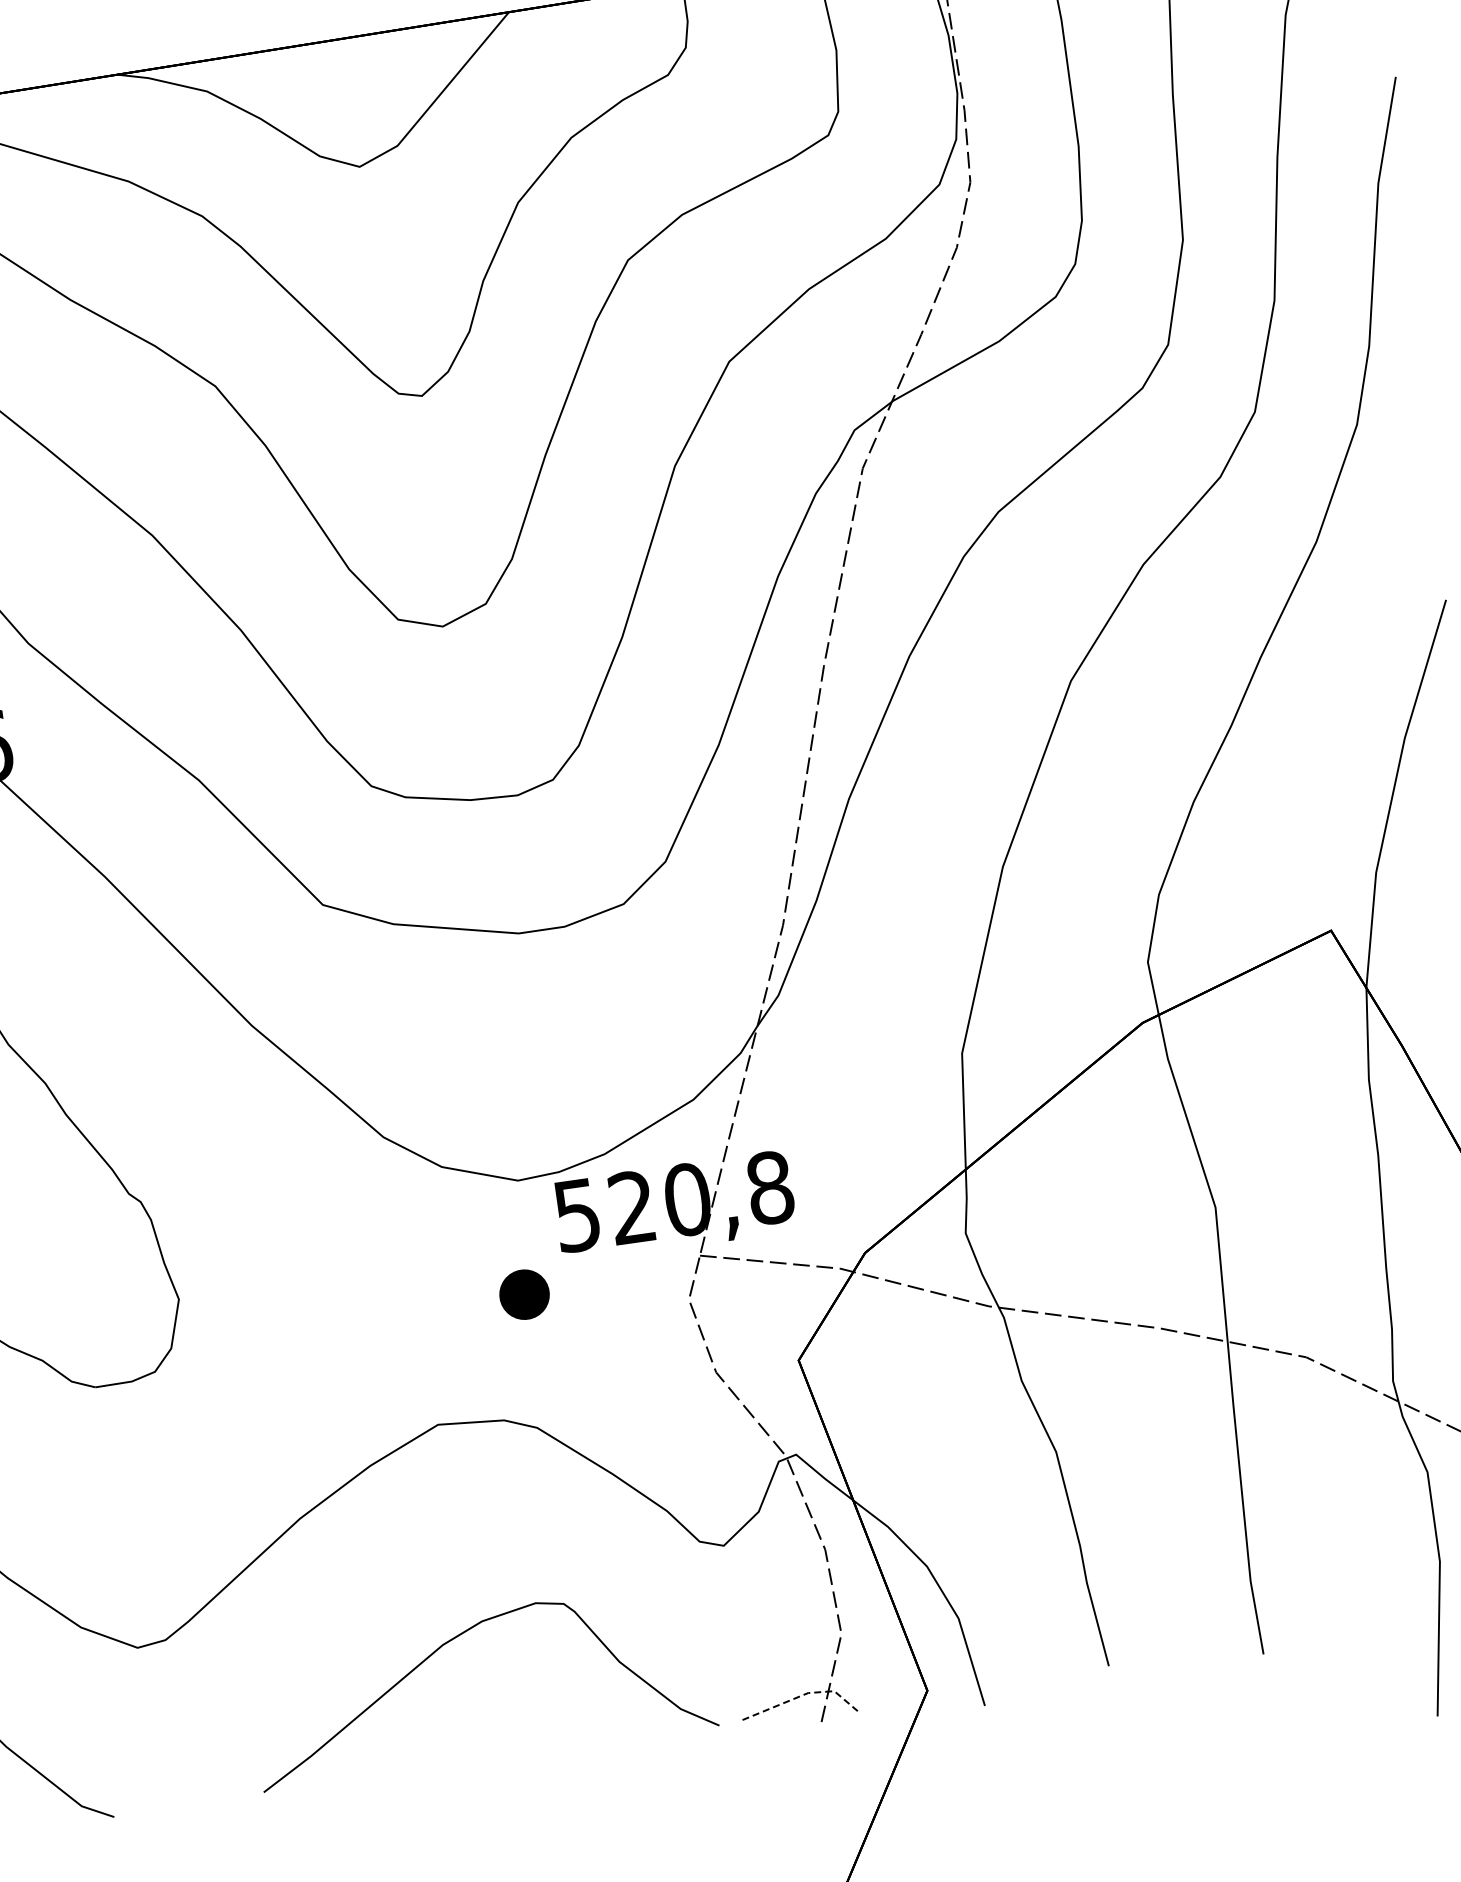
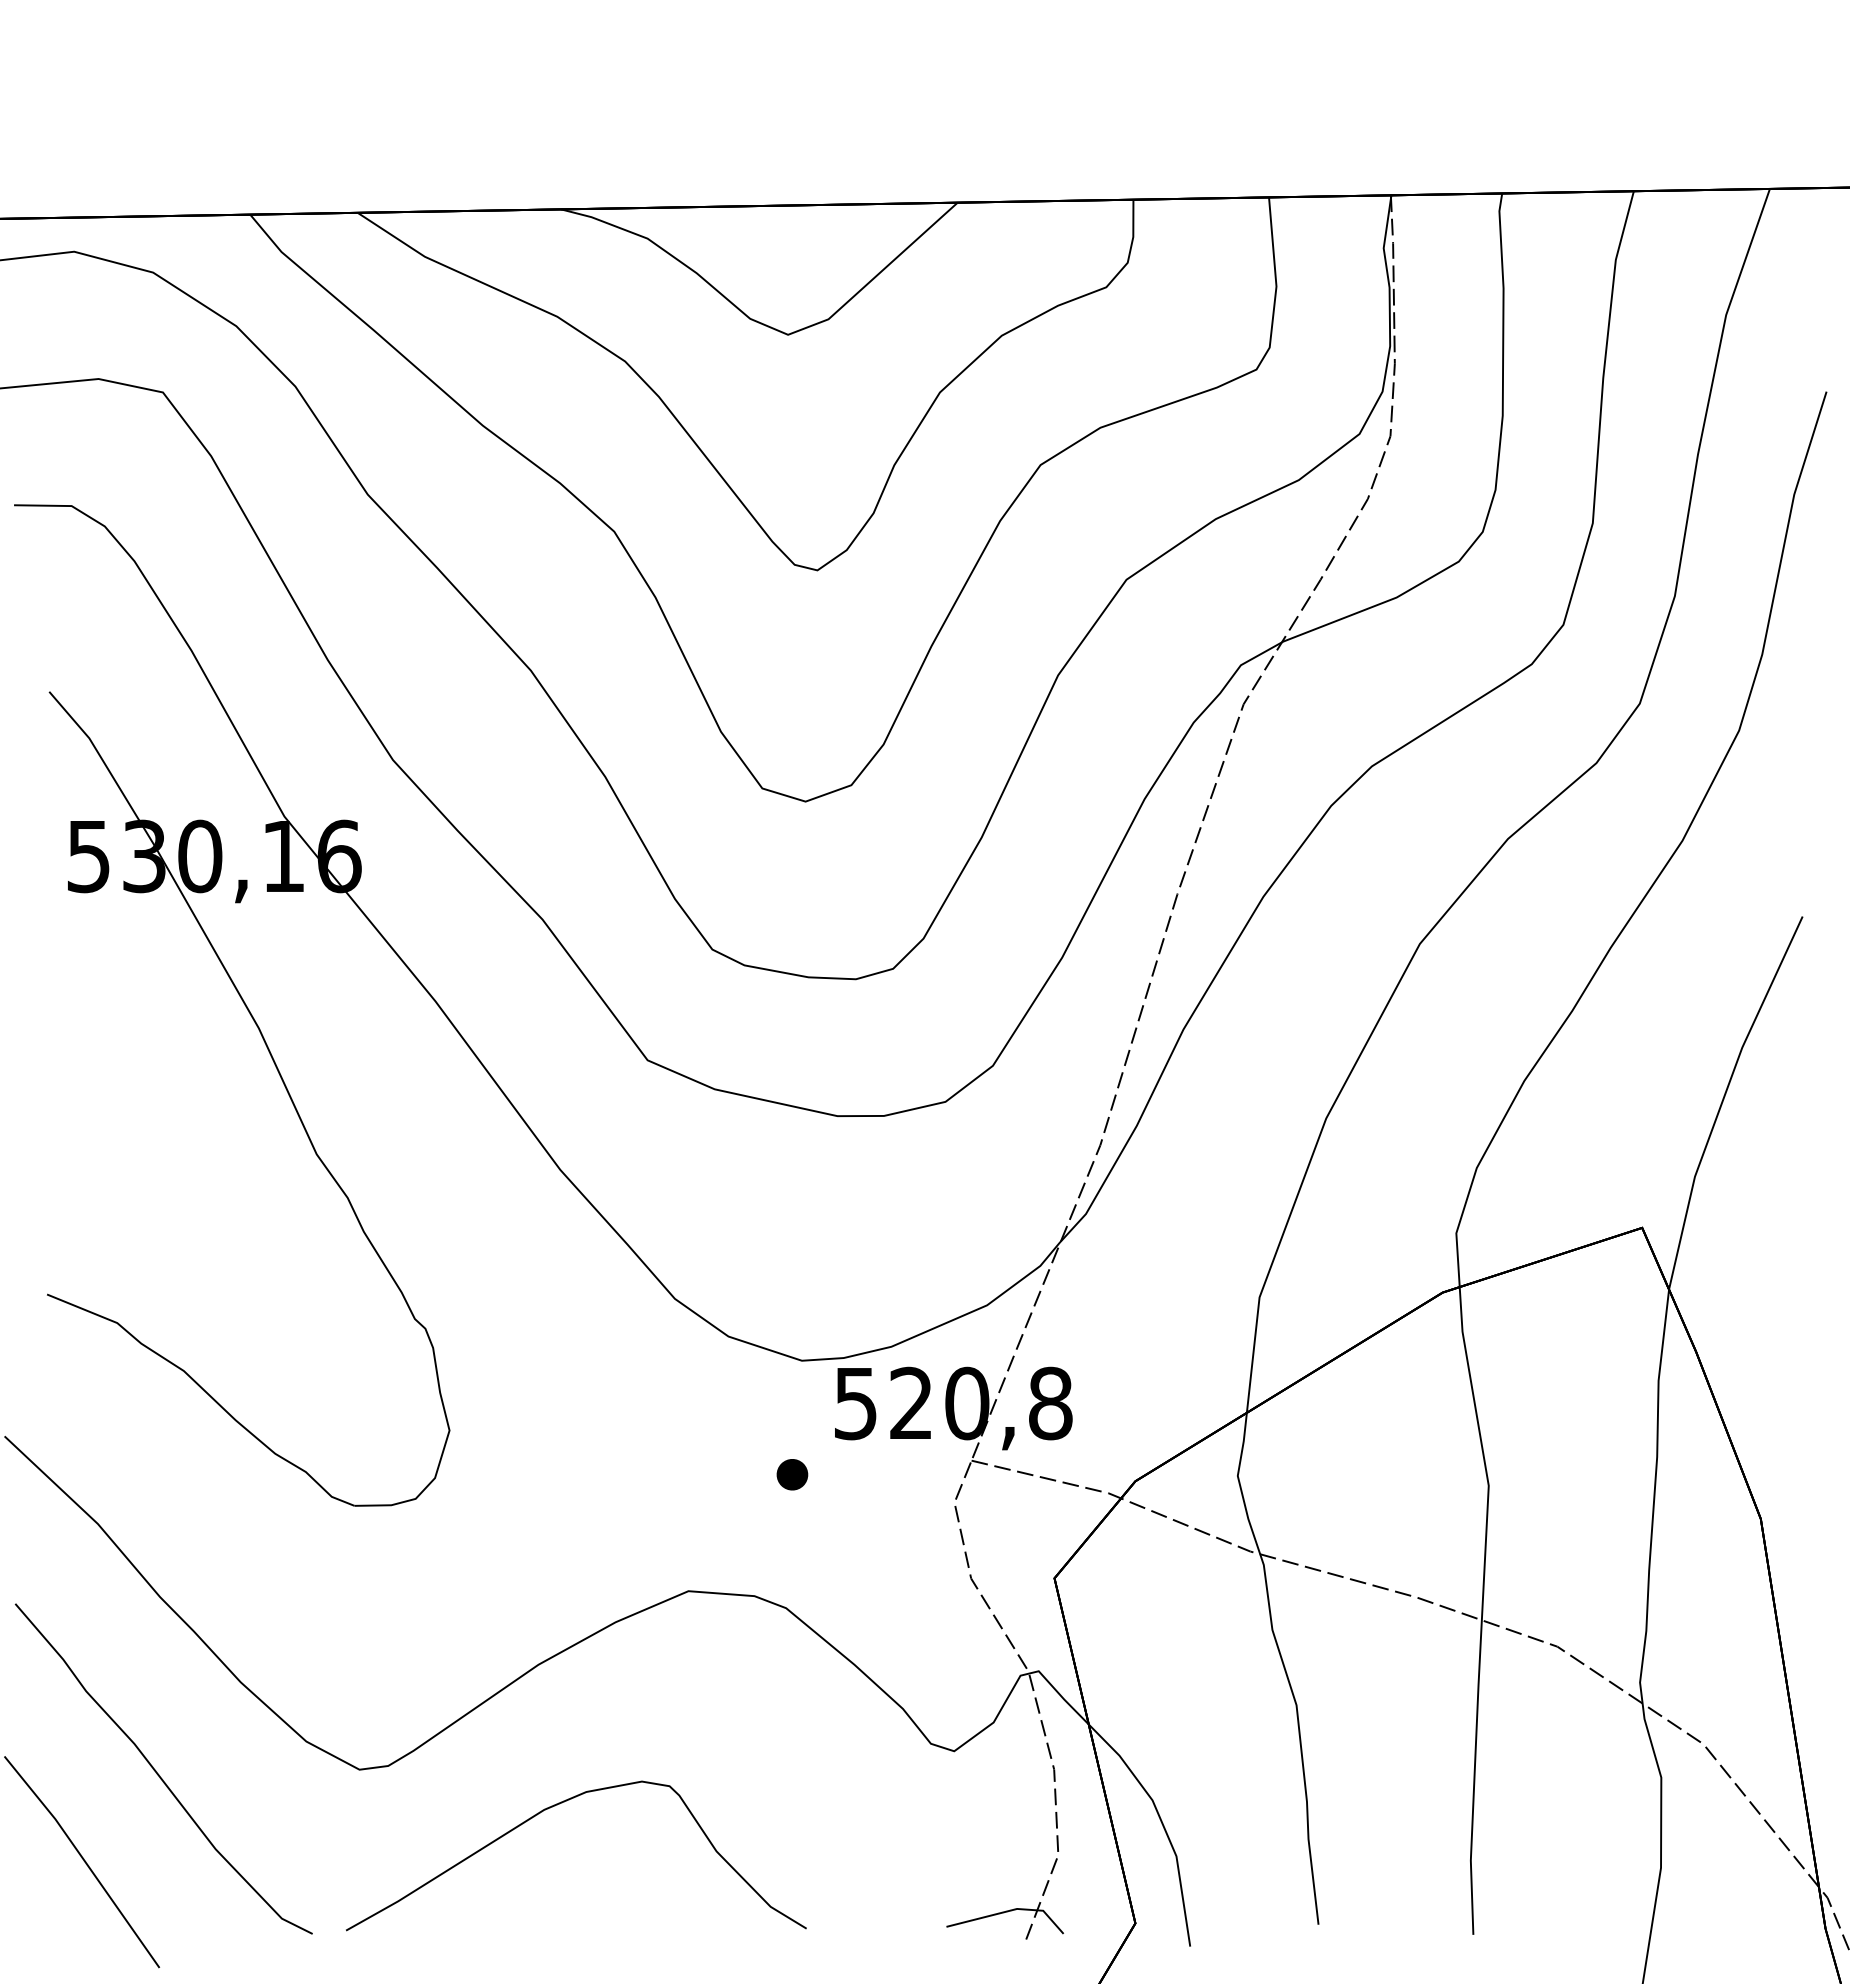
part: (524, 1294) -> (792, 1474), size x0.62
curve: (453, 1640) -> (555, 1806), moved
line: (801, 1695) -> (1010, 1910), dashed -> solid

